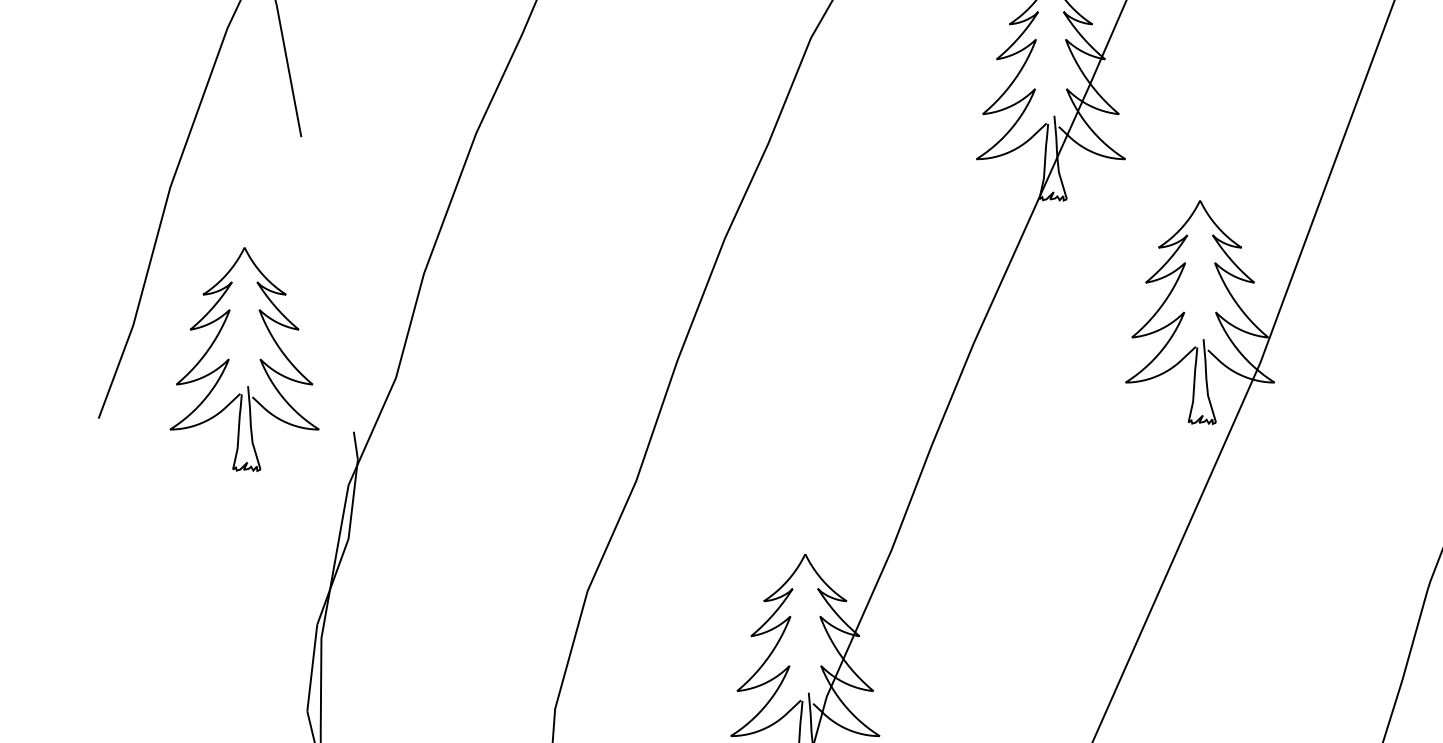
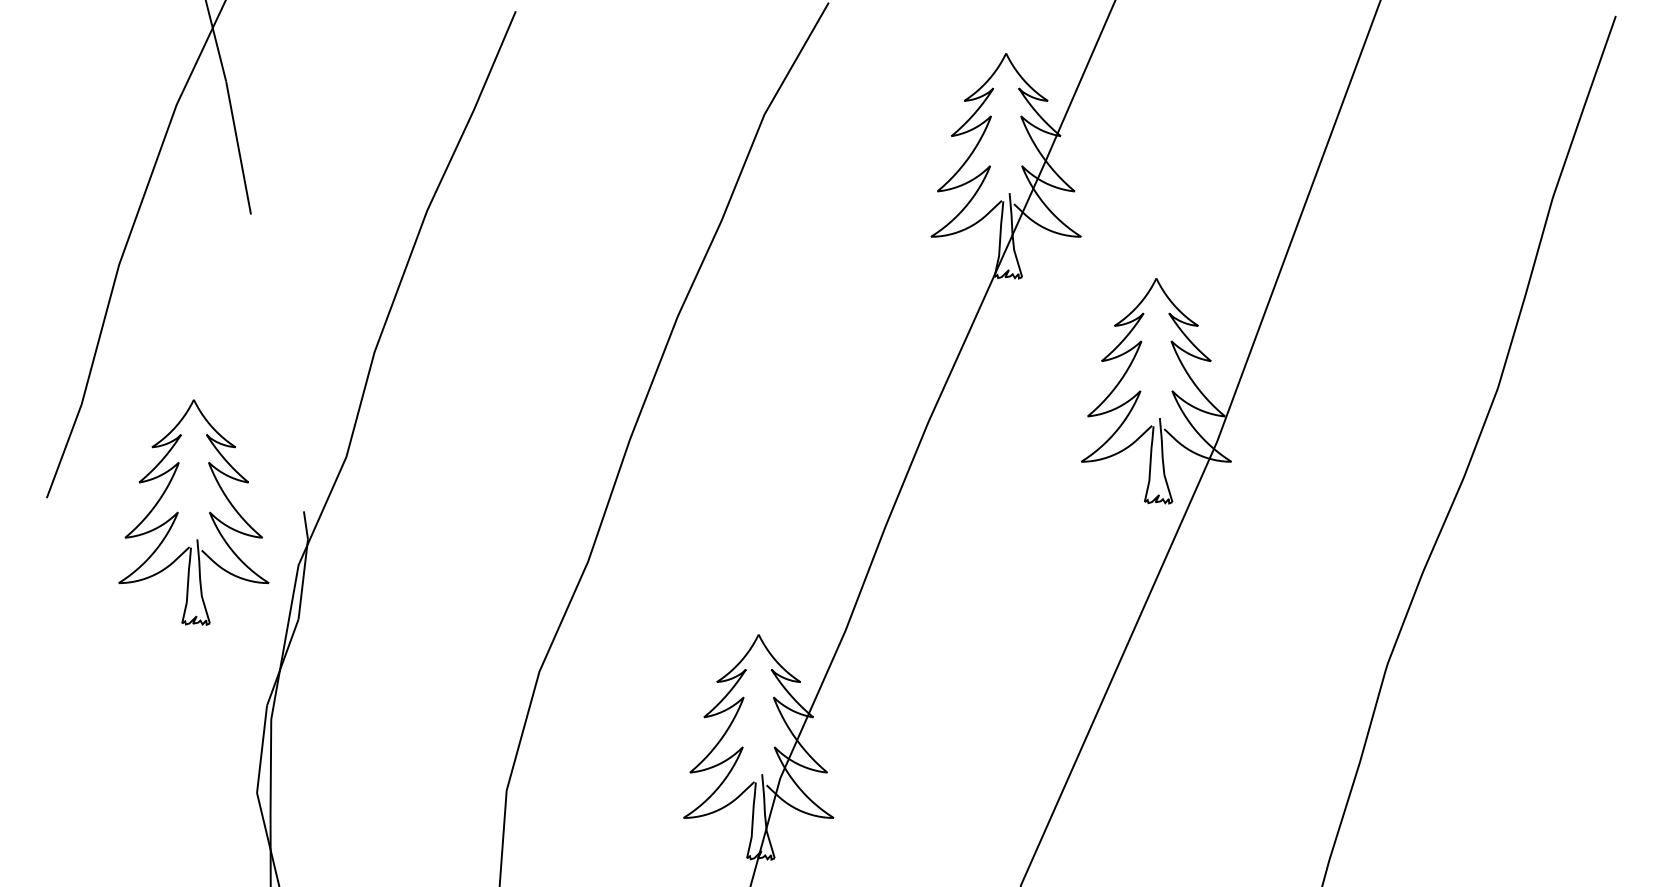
part: (229, 359) -> (178, 512), moved

